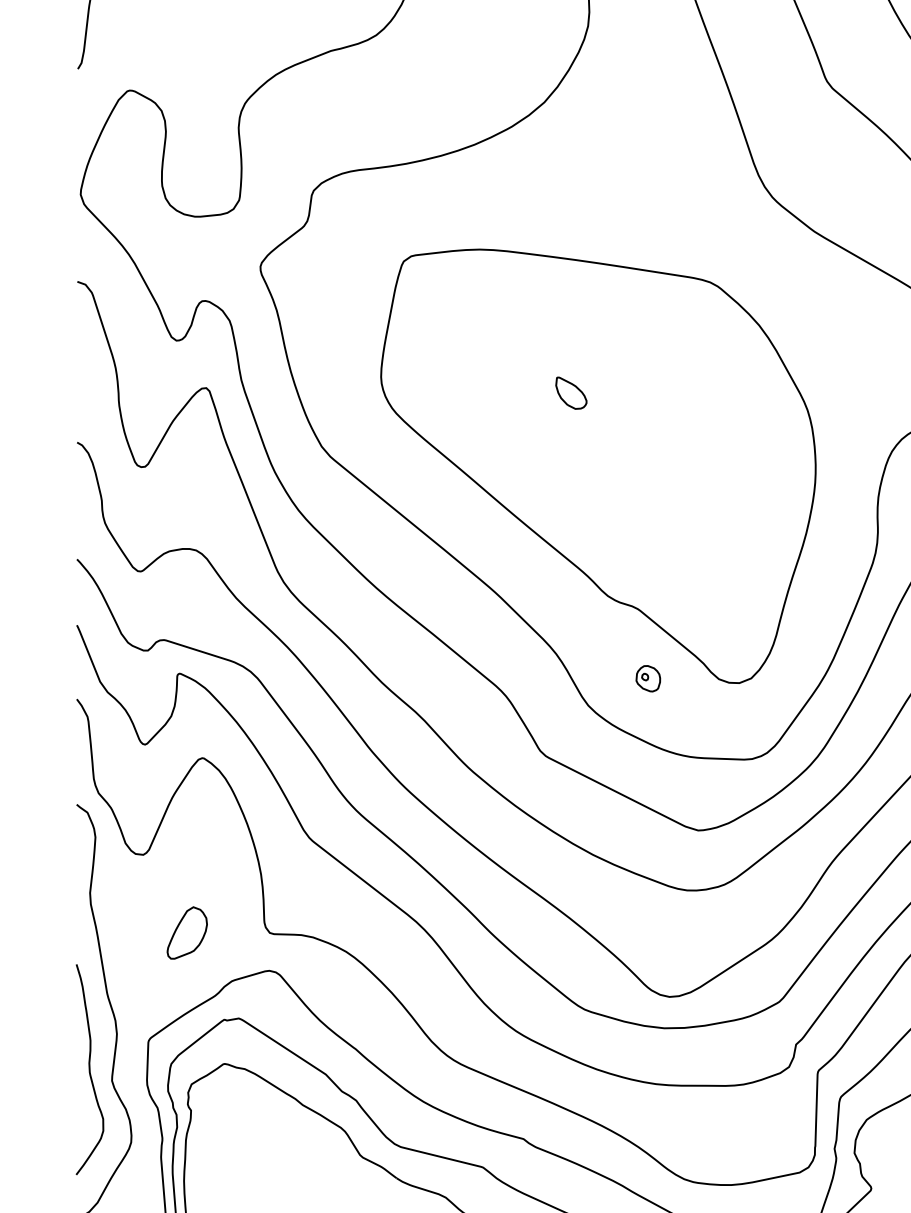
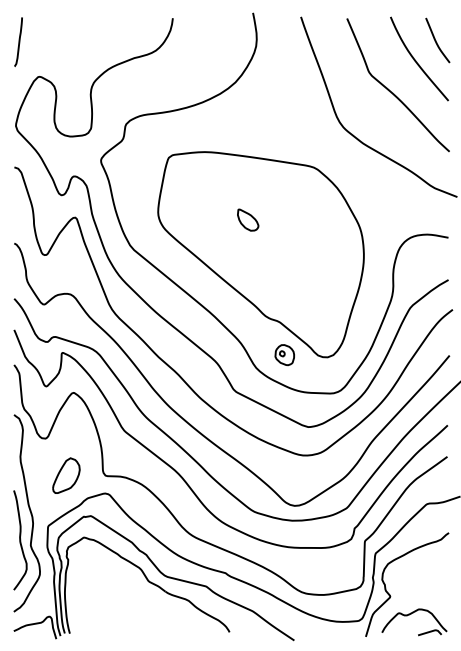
part: (571, 391) -> (248, 219), size x1.43
part: (647, 679) -> (284, 355), size x1.67
part: (187, 932) -> (66, 475), size x1.43

